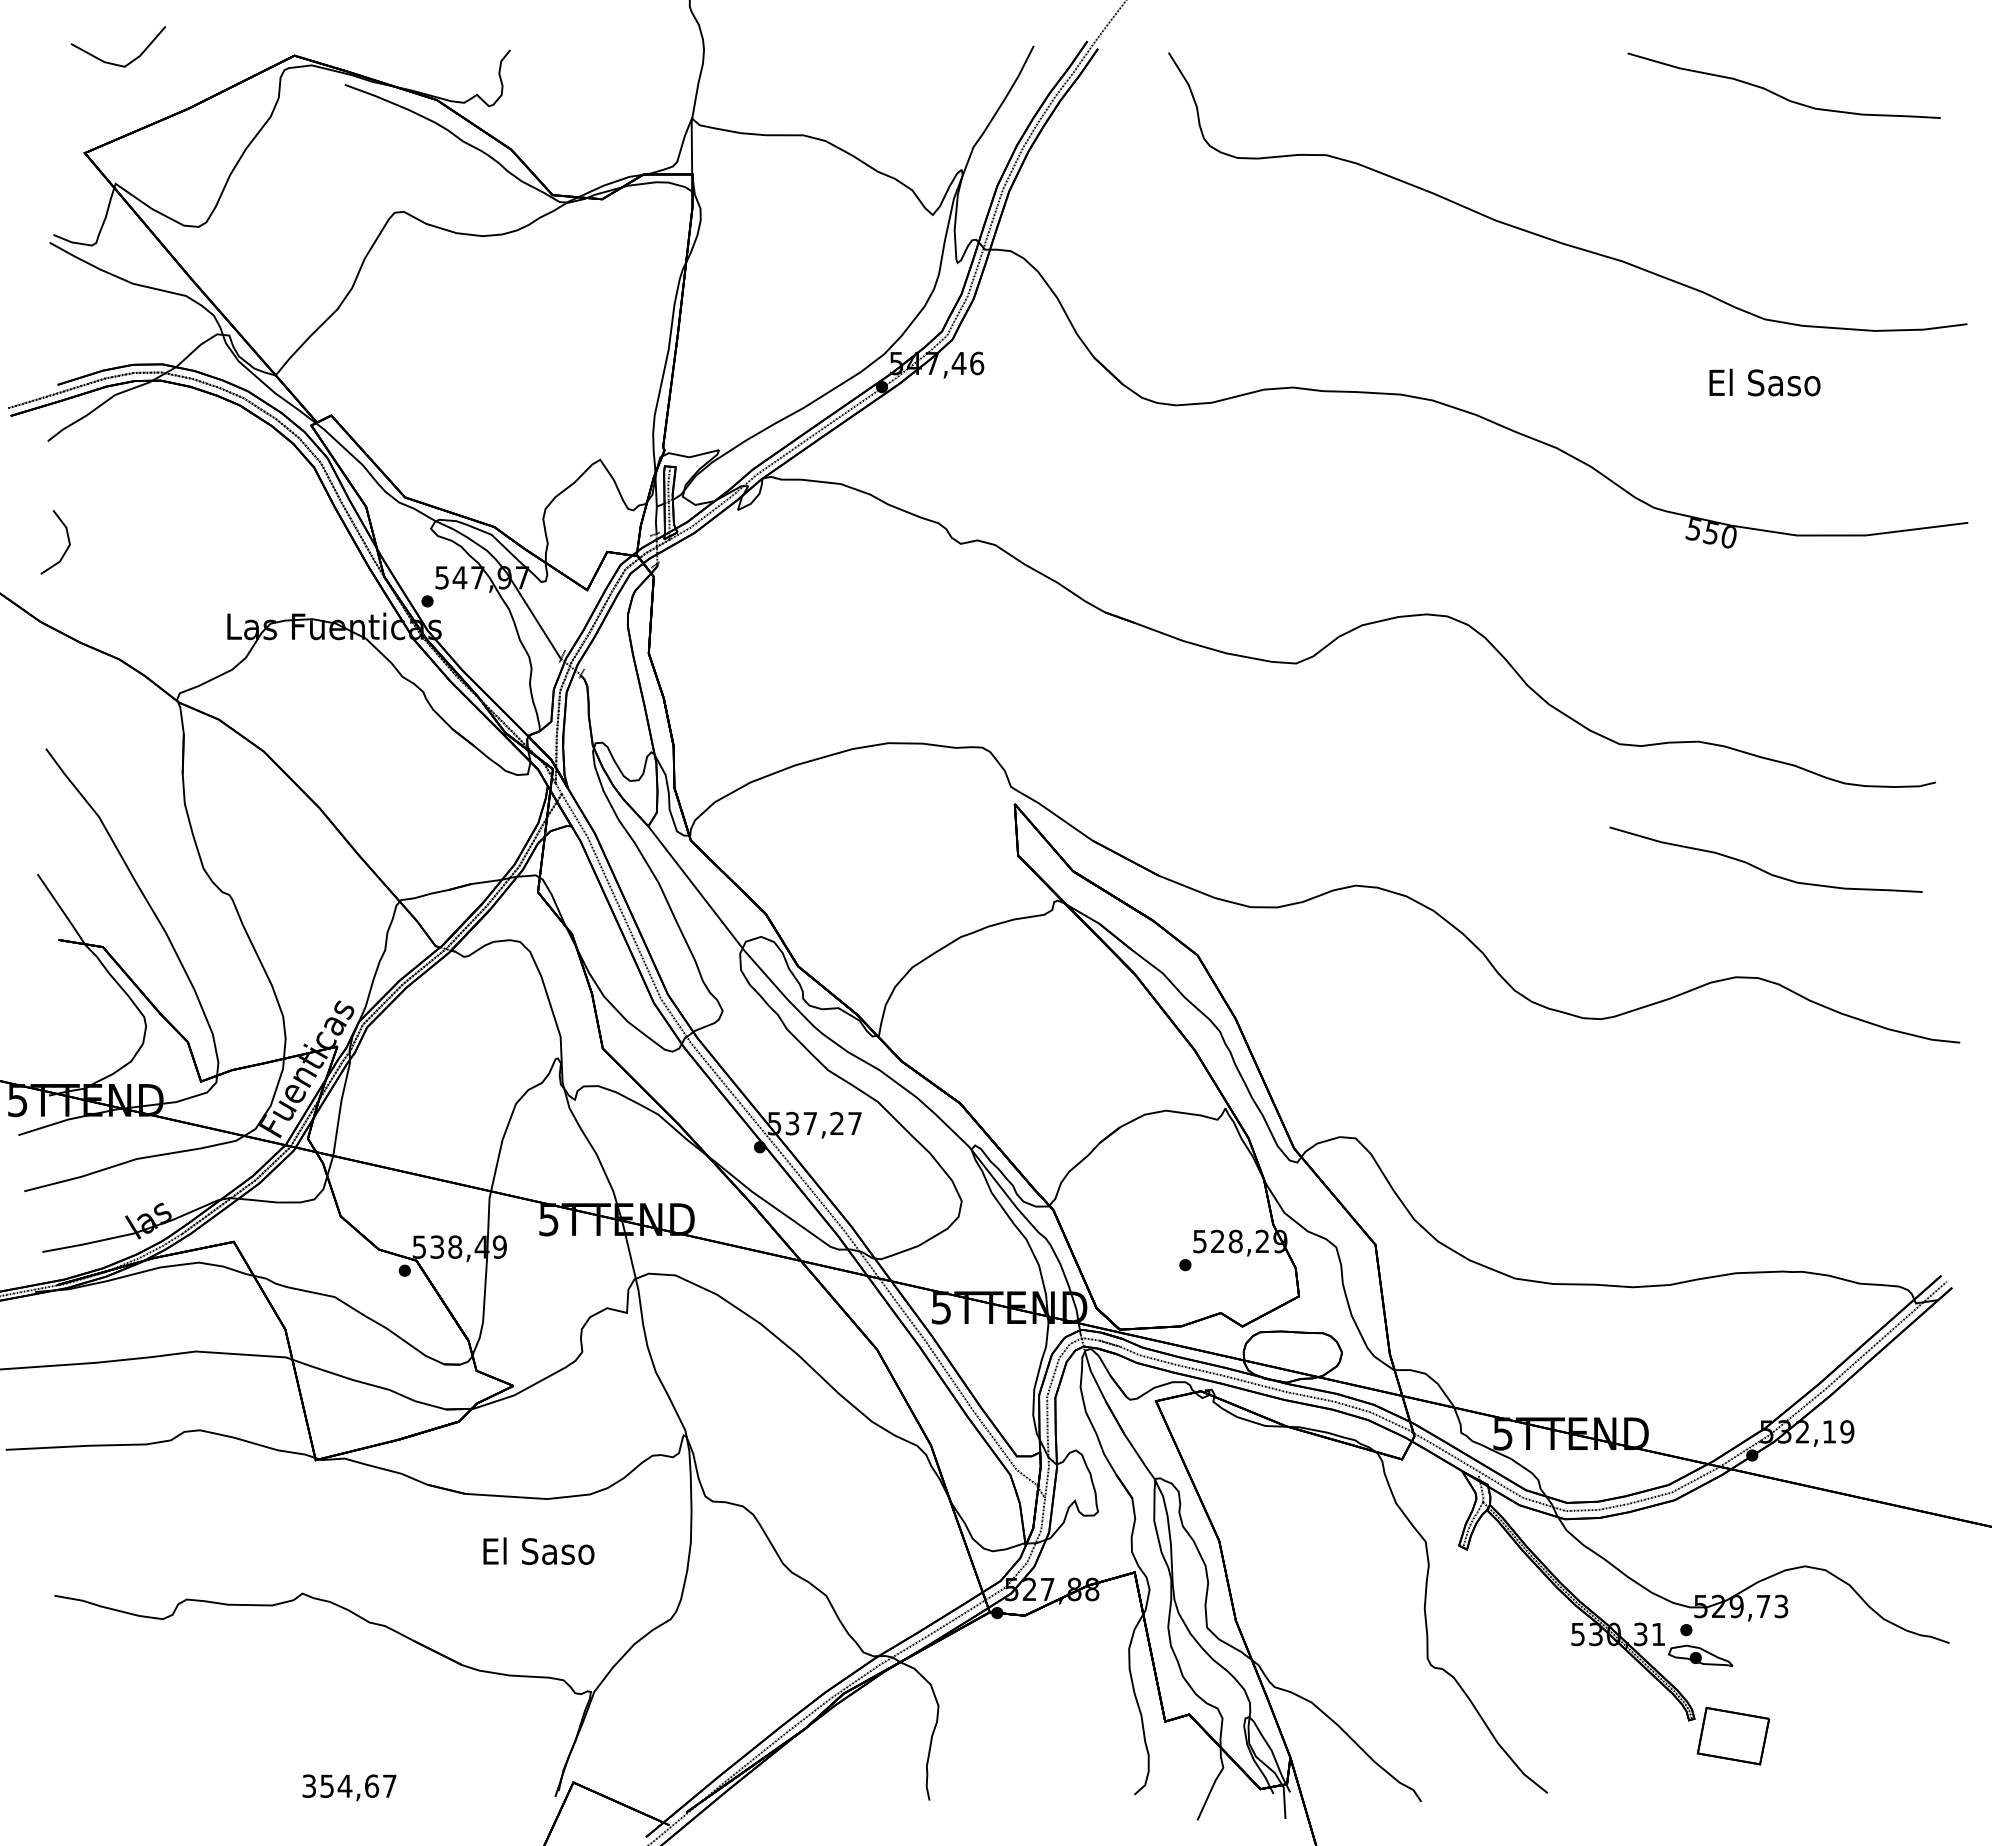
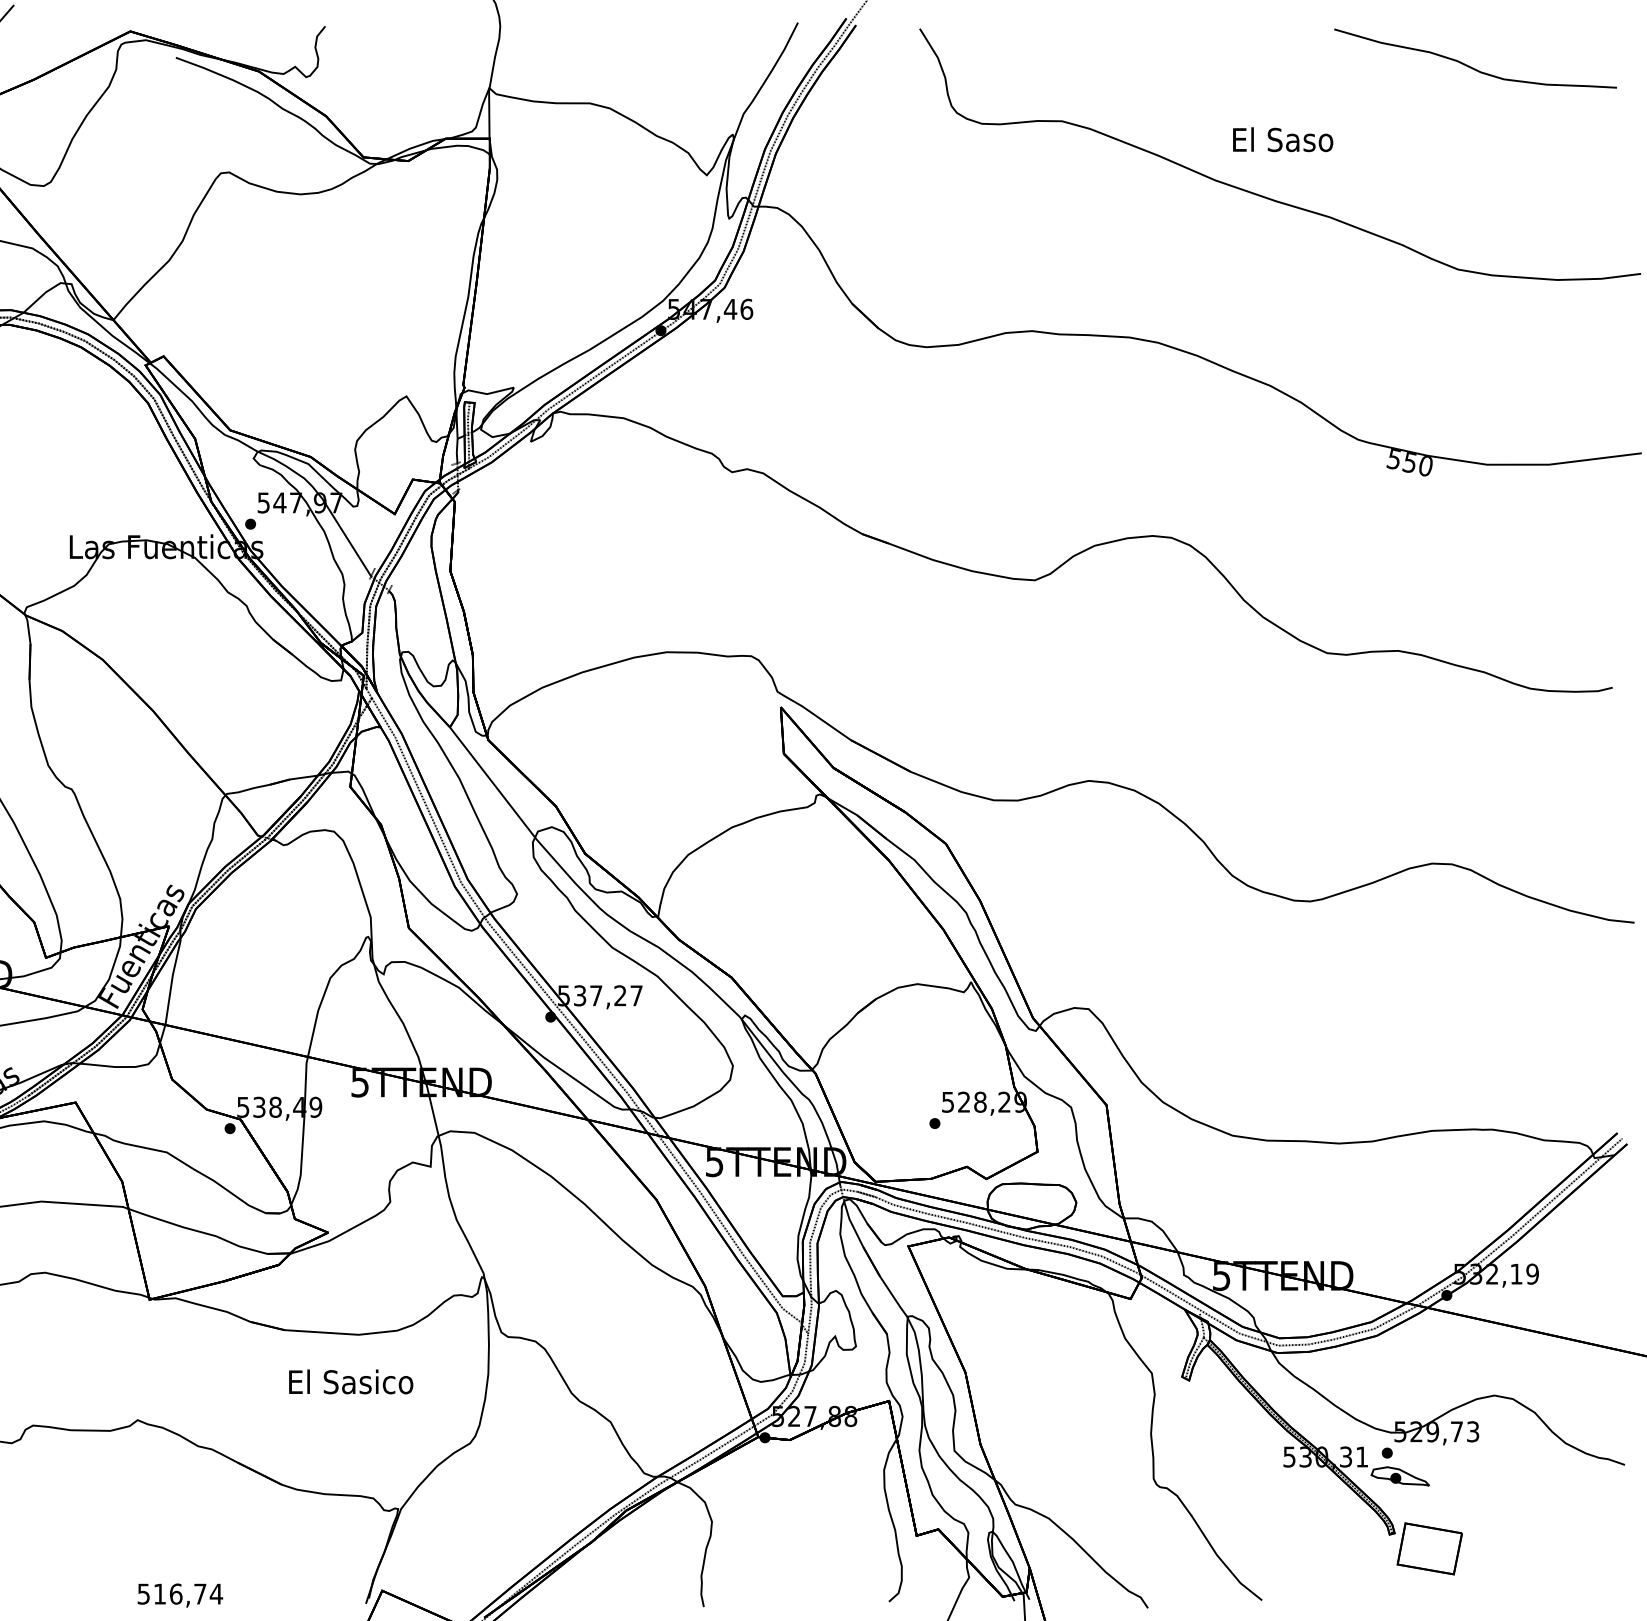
text: (1764, 382) -> (1282, 139), moved
part: (1763, 869) -> (1456, 766), removed
text: (538, 1550) -> (350, 1381), El Saso -> El Sasico
text: (350, 1785) -> (181, 1593), 354,67 -> 516,74

